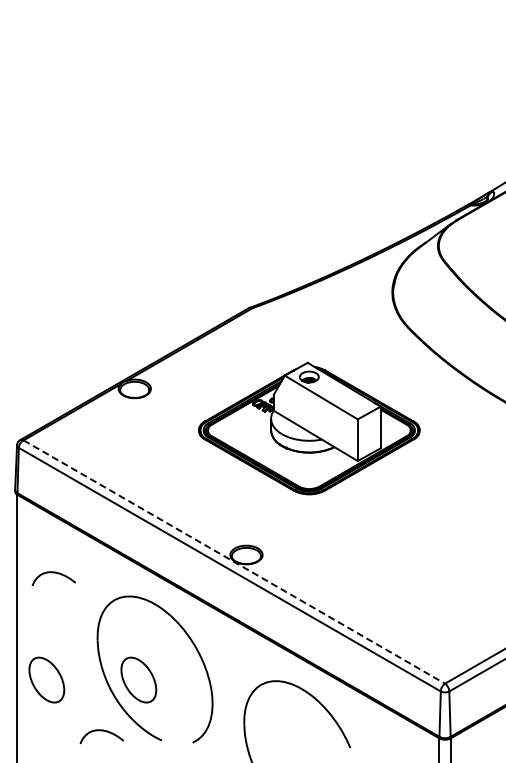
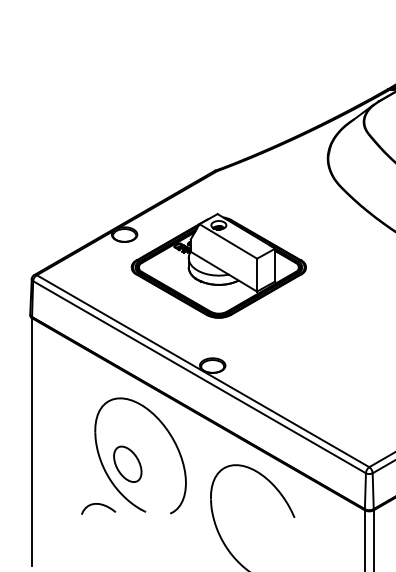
part: (308, 428) -> (218, 265), moved
line: (234, 562) -> (203, 371), dashed -> solid
curve: (53, 573) -> (60, 380), removed
part: (46, 679) -> (54, 463), removed

